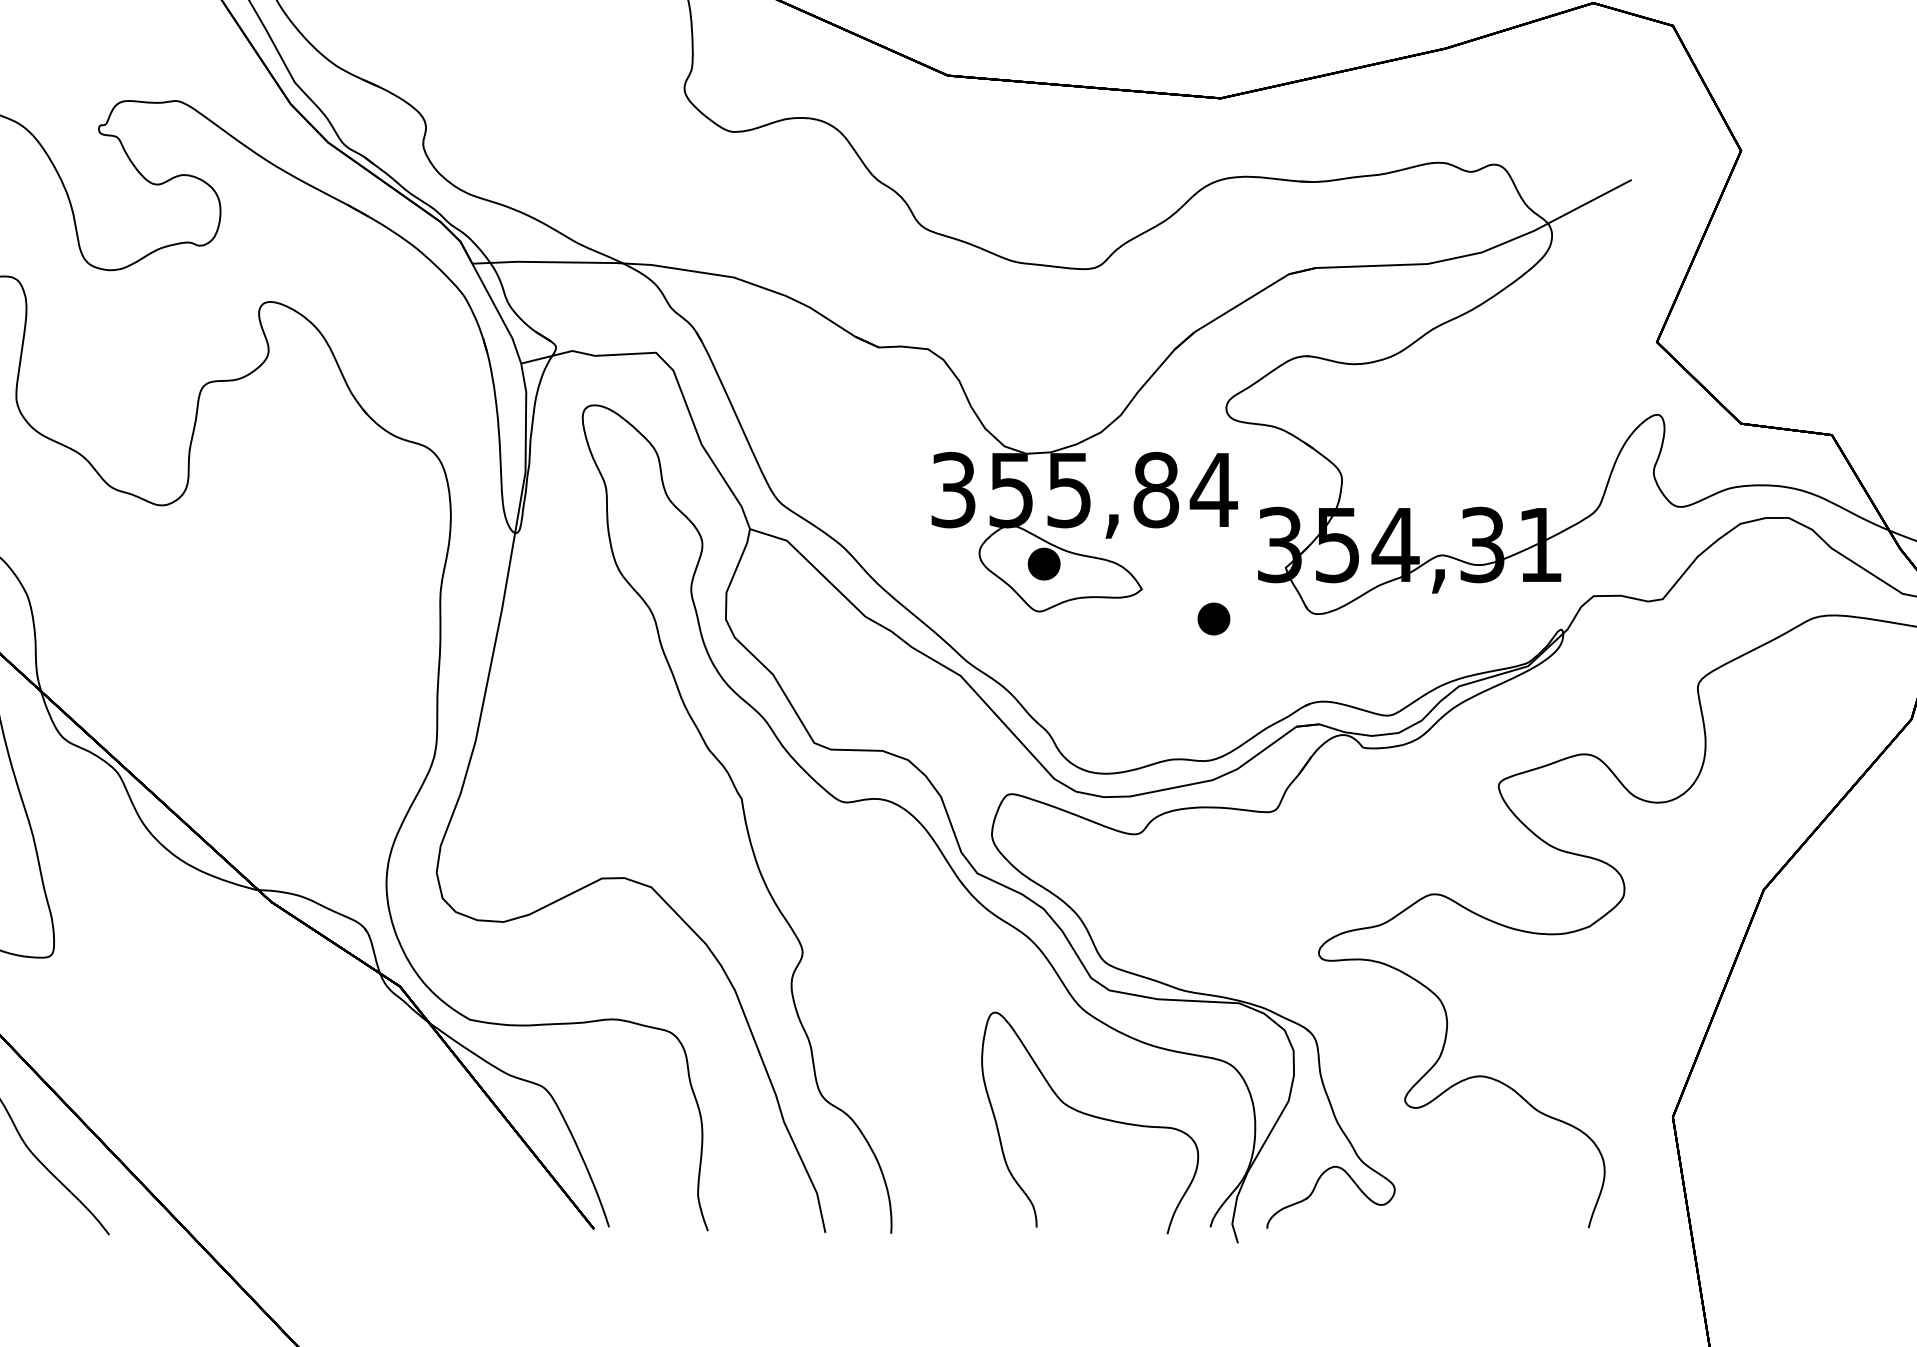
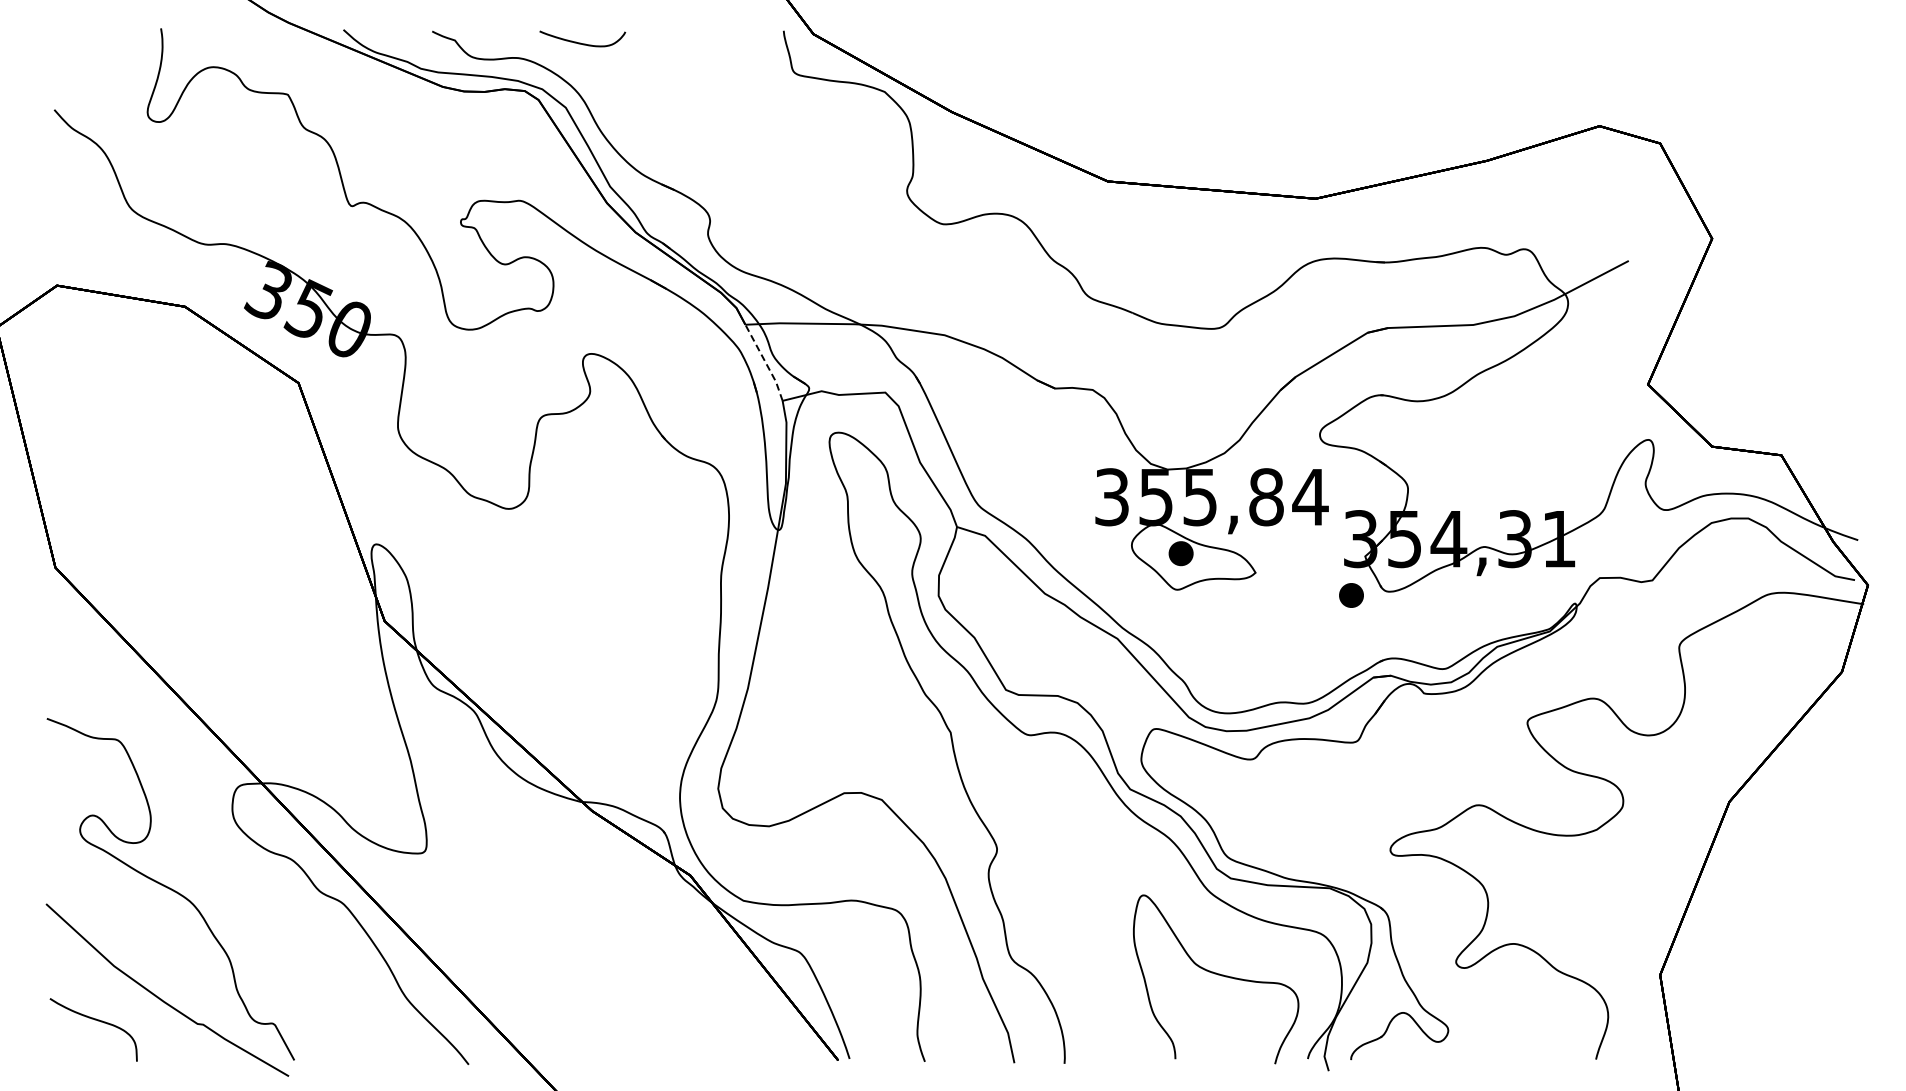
line: (498, 313) -> (765, 362), solid -> dashed
part: (1213, 619) -> (1351, 595), moved

